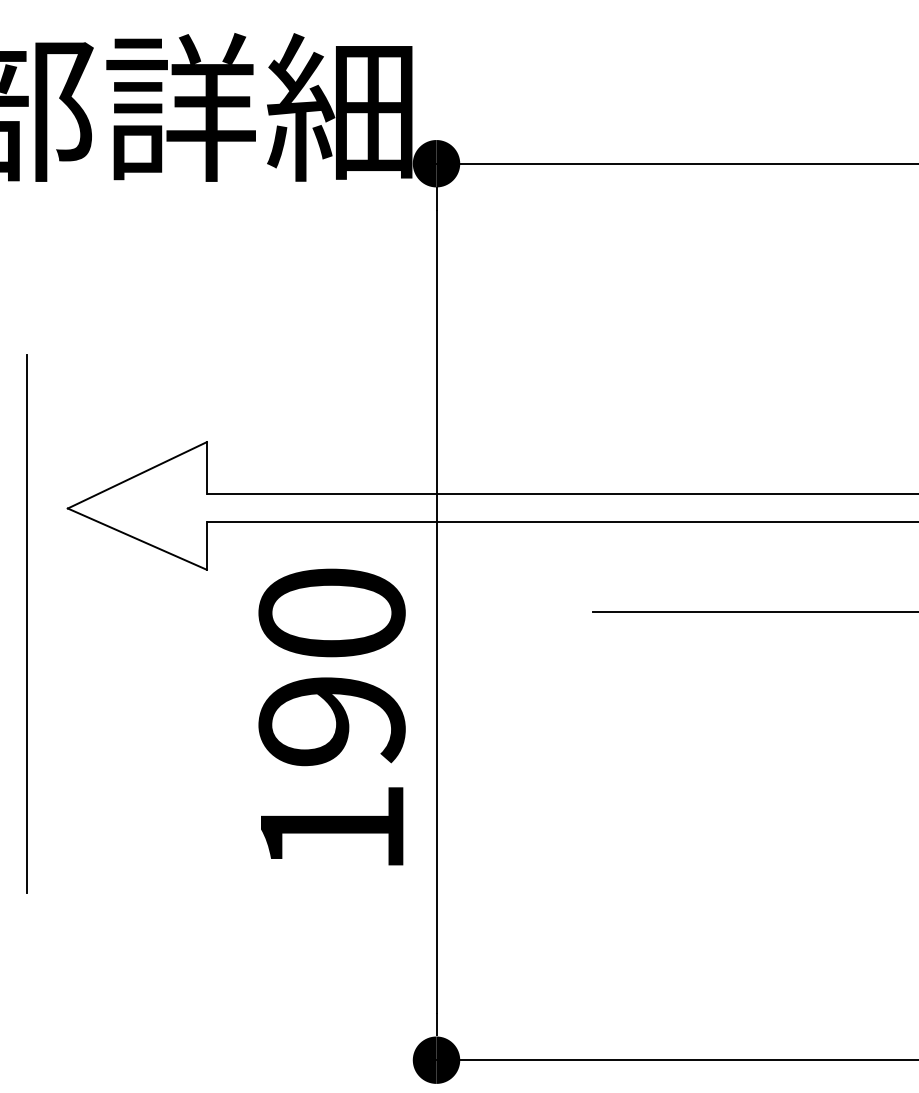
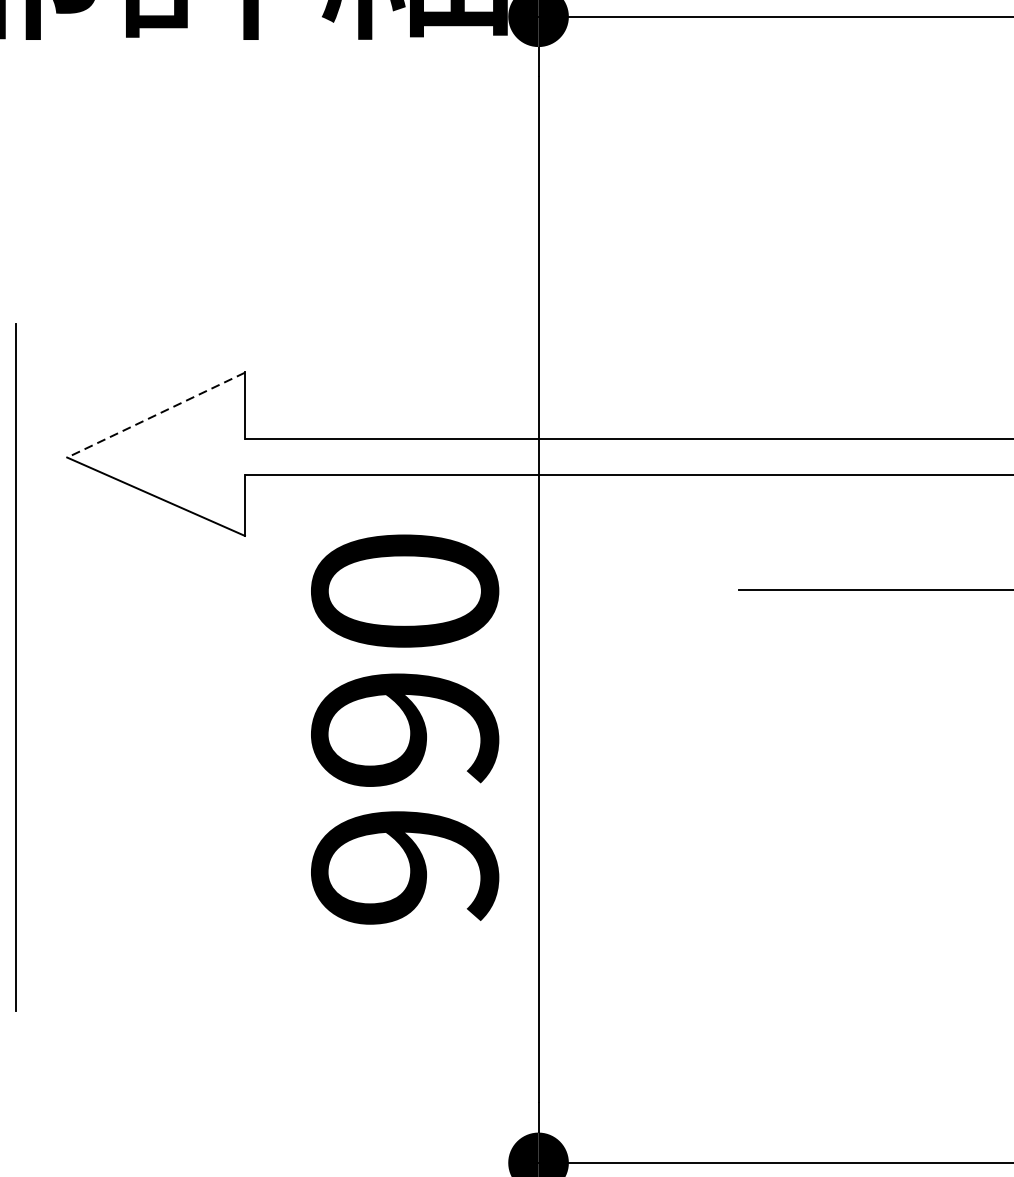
line: (136, 475) -> (154, 415), solid -> dashed
line: (26, 623) -> (14, 667), moved
text: (331, 829) -> (404, 867), 190 -> 990

